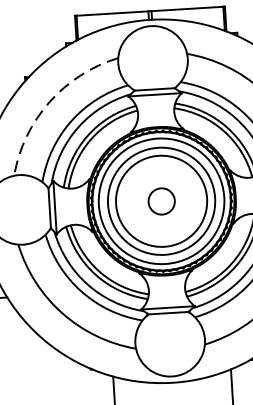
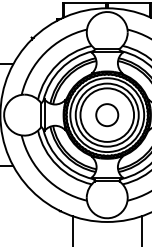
arc: (50, 101) -> (45, 52), dashed -> solid
circle: (162, 201) -> (107, 115), size x1.43

